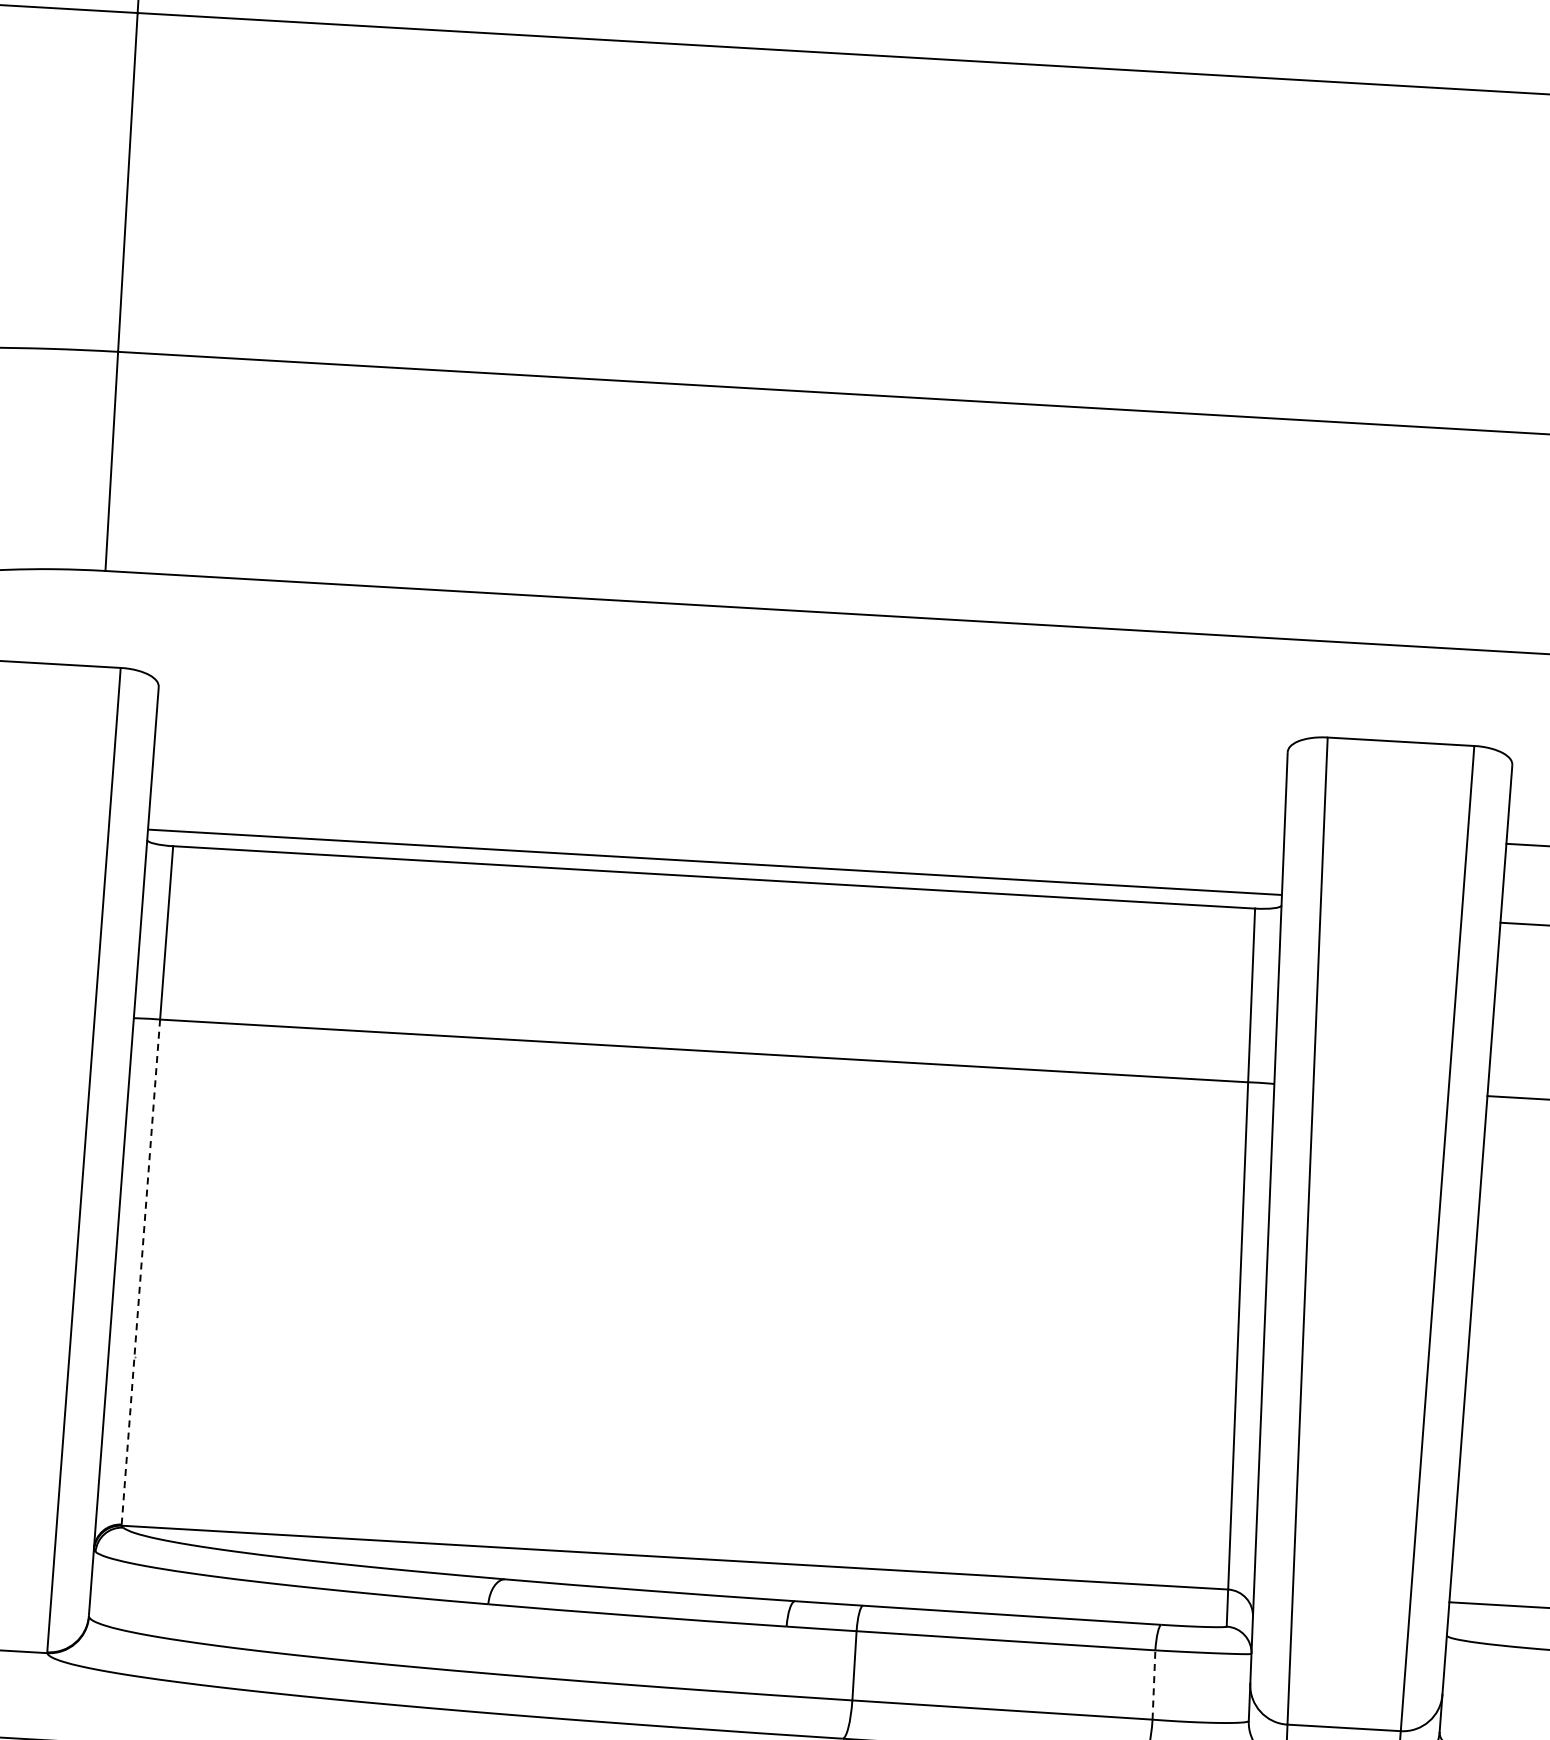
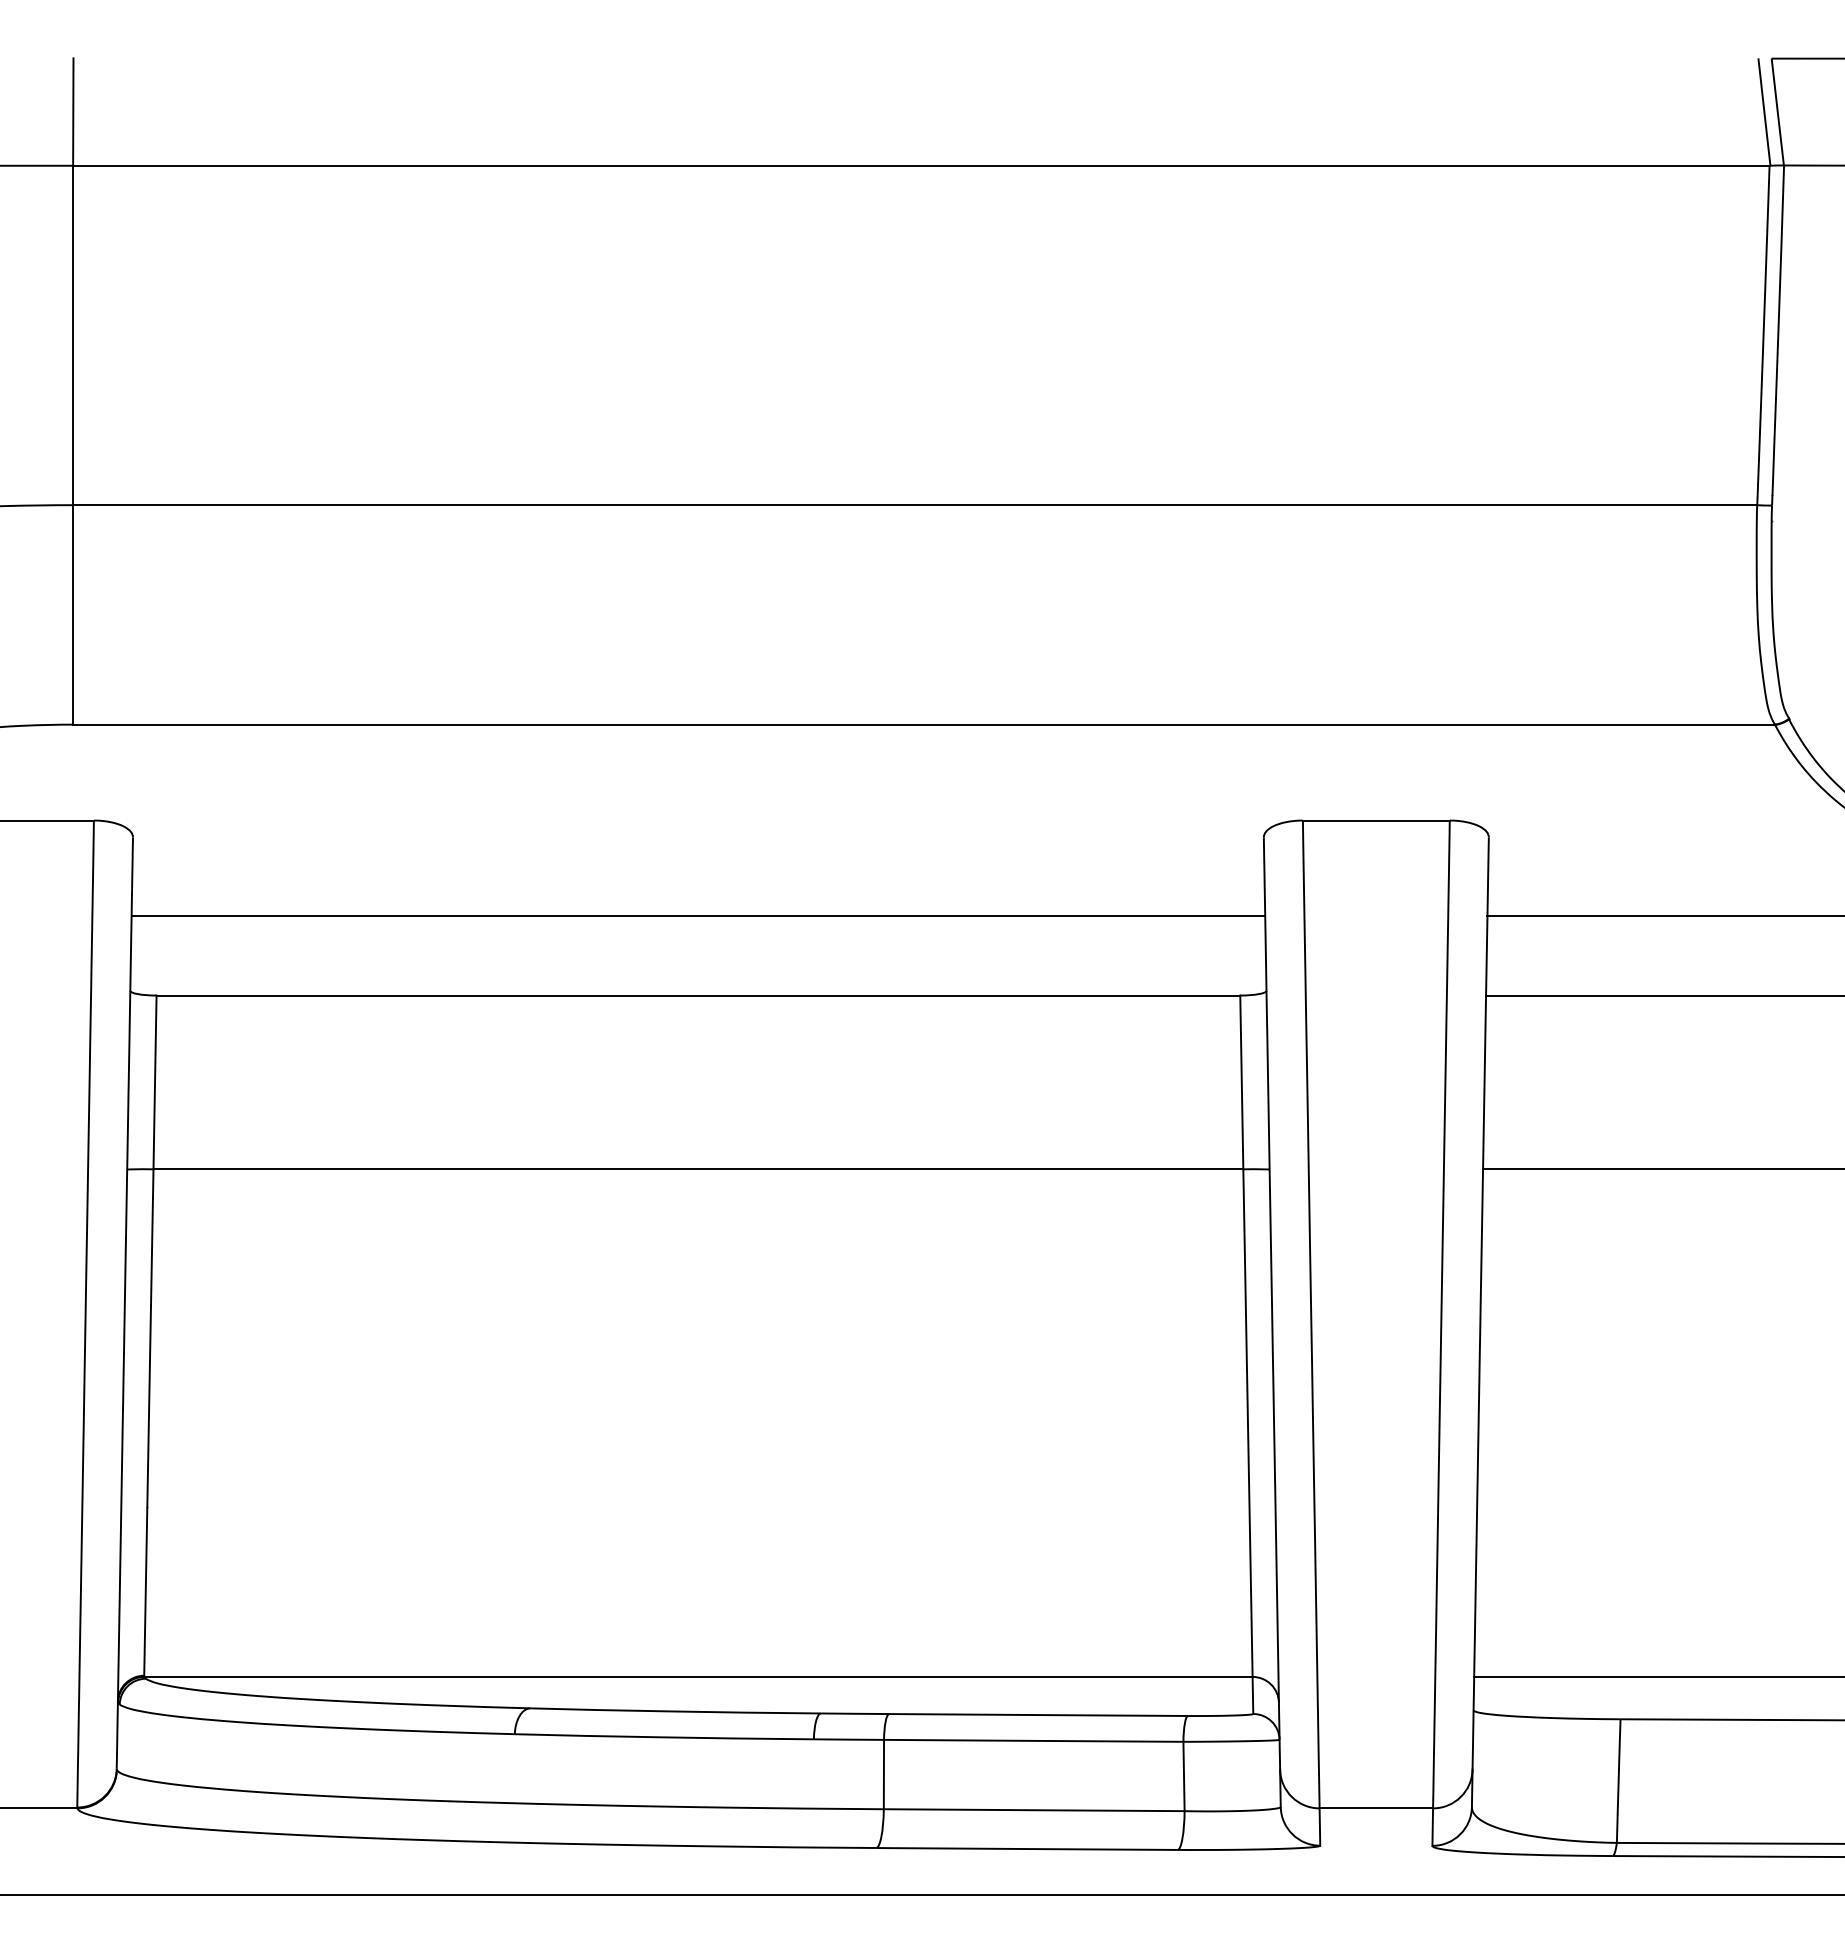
line: (715, 862) -> (698, 916), moved
line: (140, 1273) -> (148, 1423), dashed -> solid
line: (1154, 1685) -> (1184, 1776), dashed -> solid

